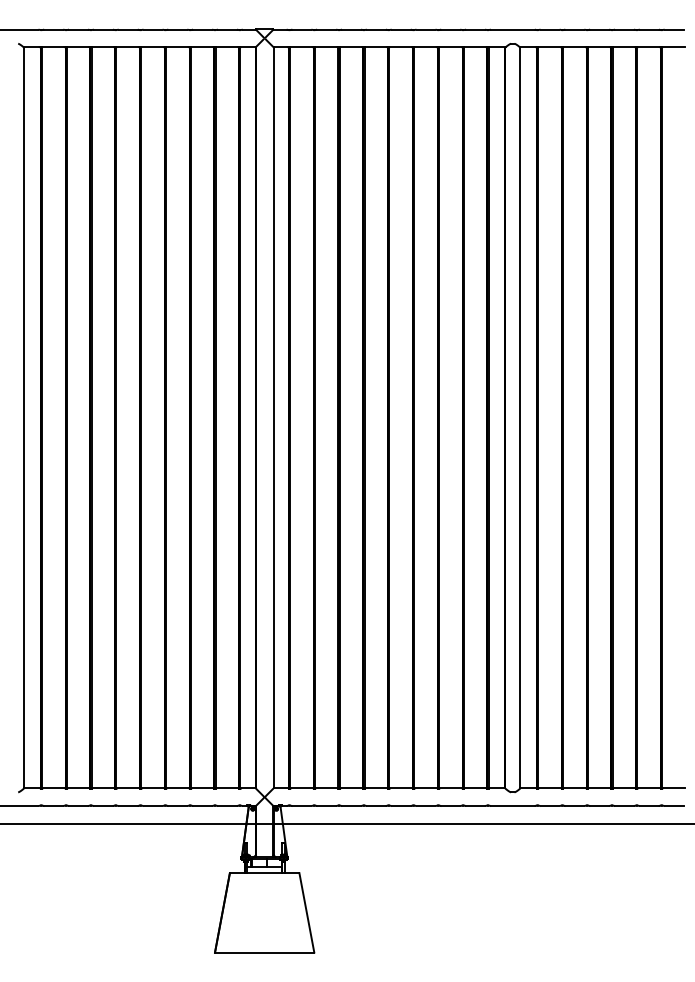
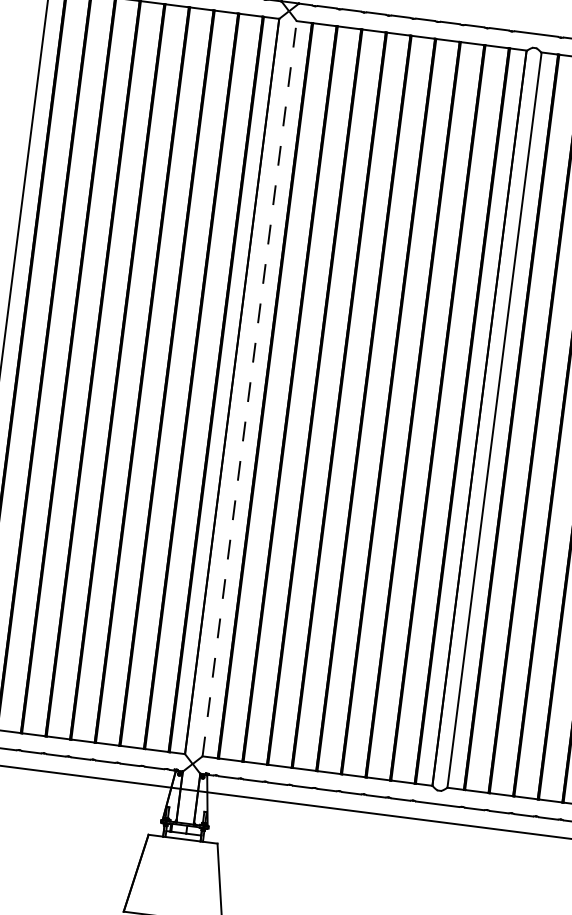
line: (273, 417) -> (249, 388), solid -> dashed

